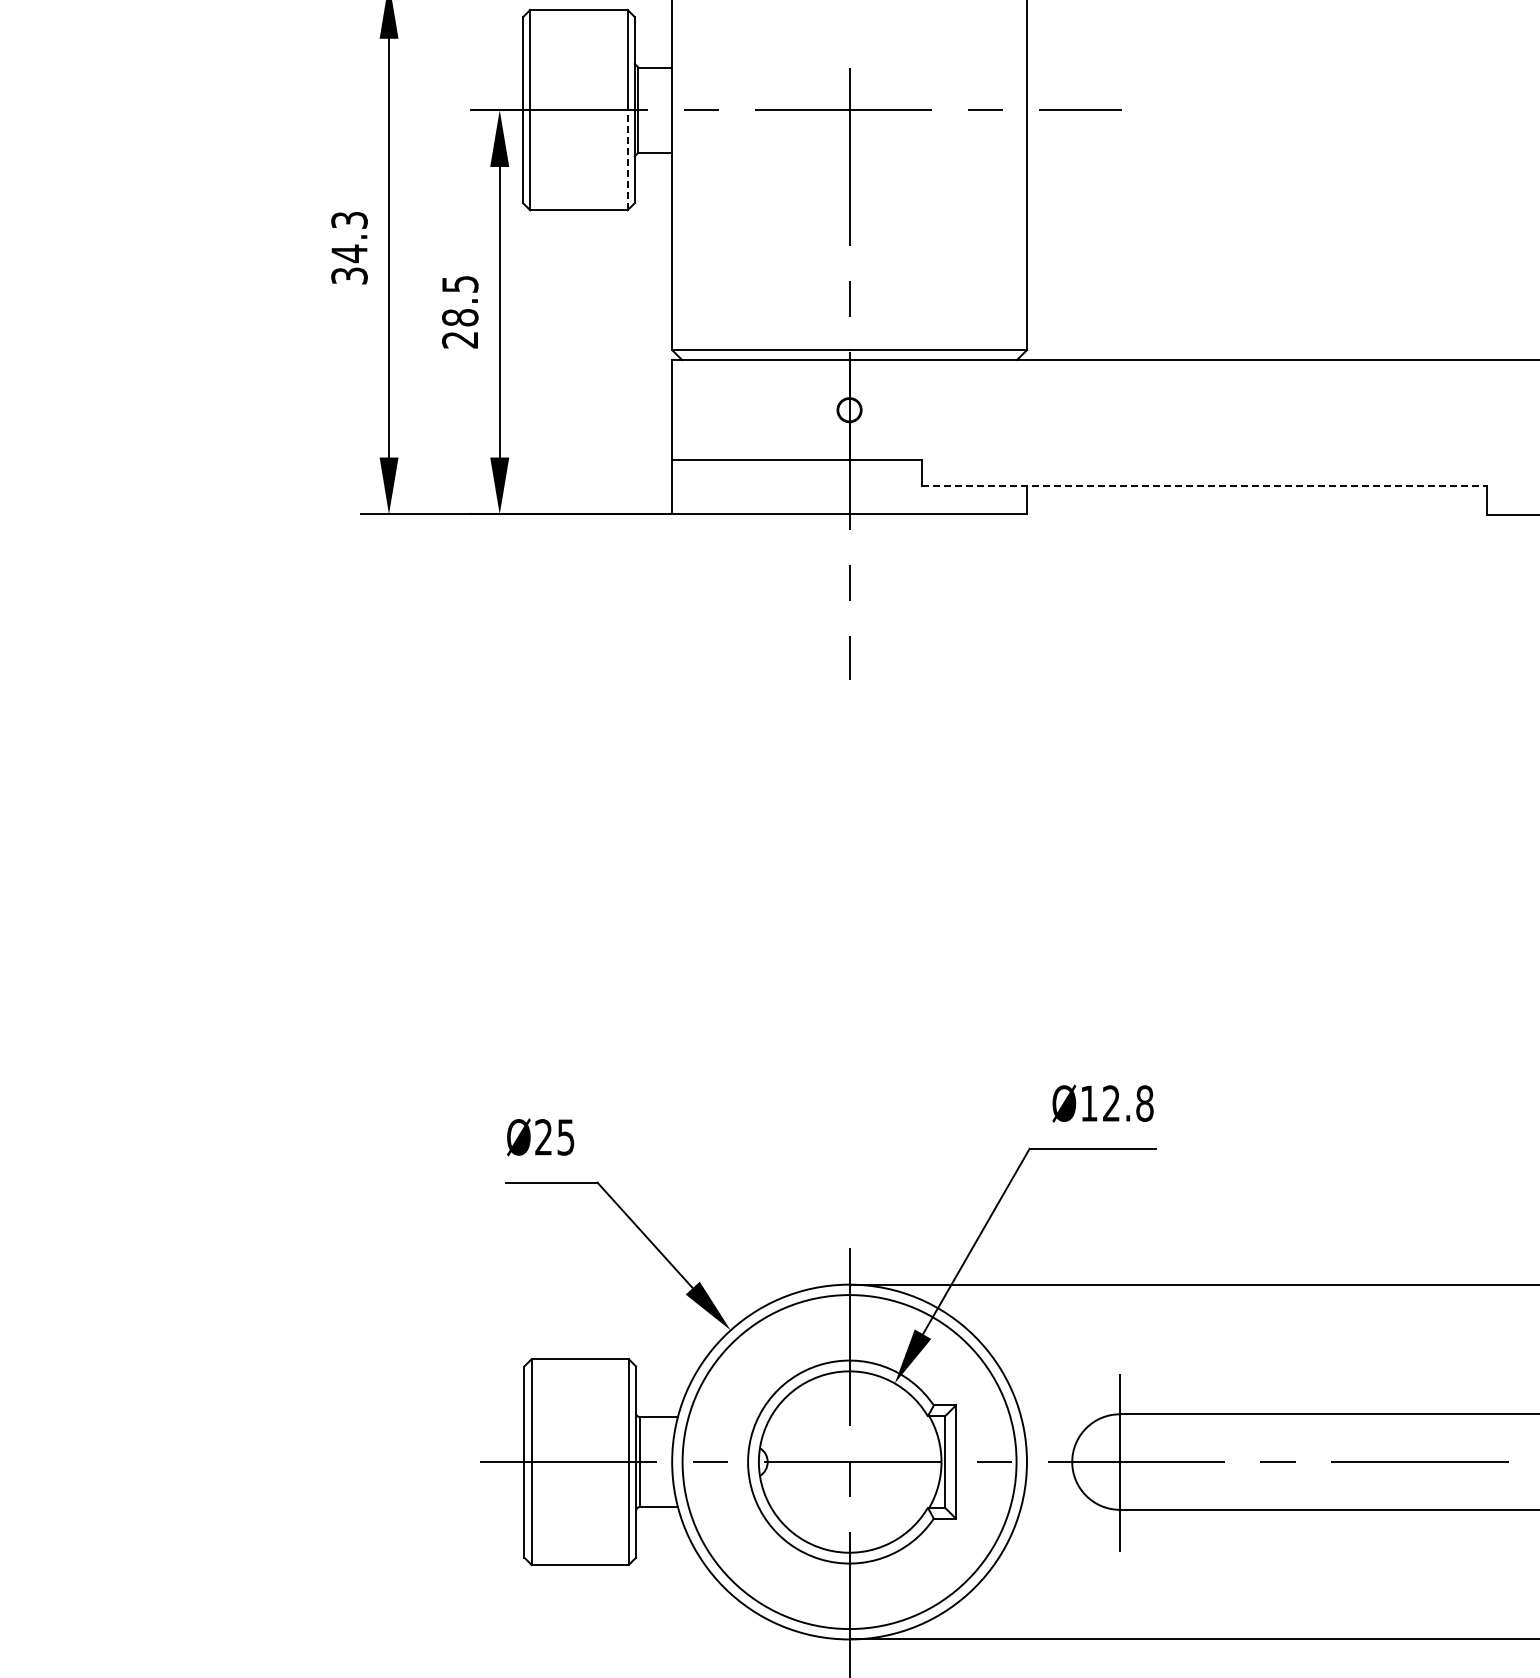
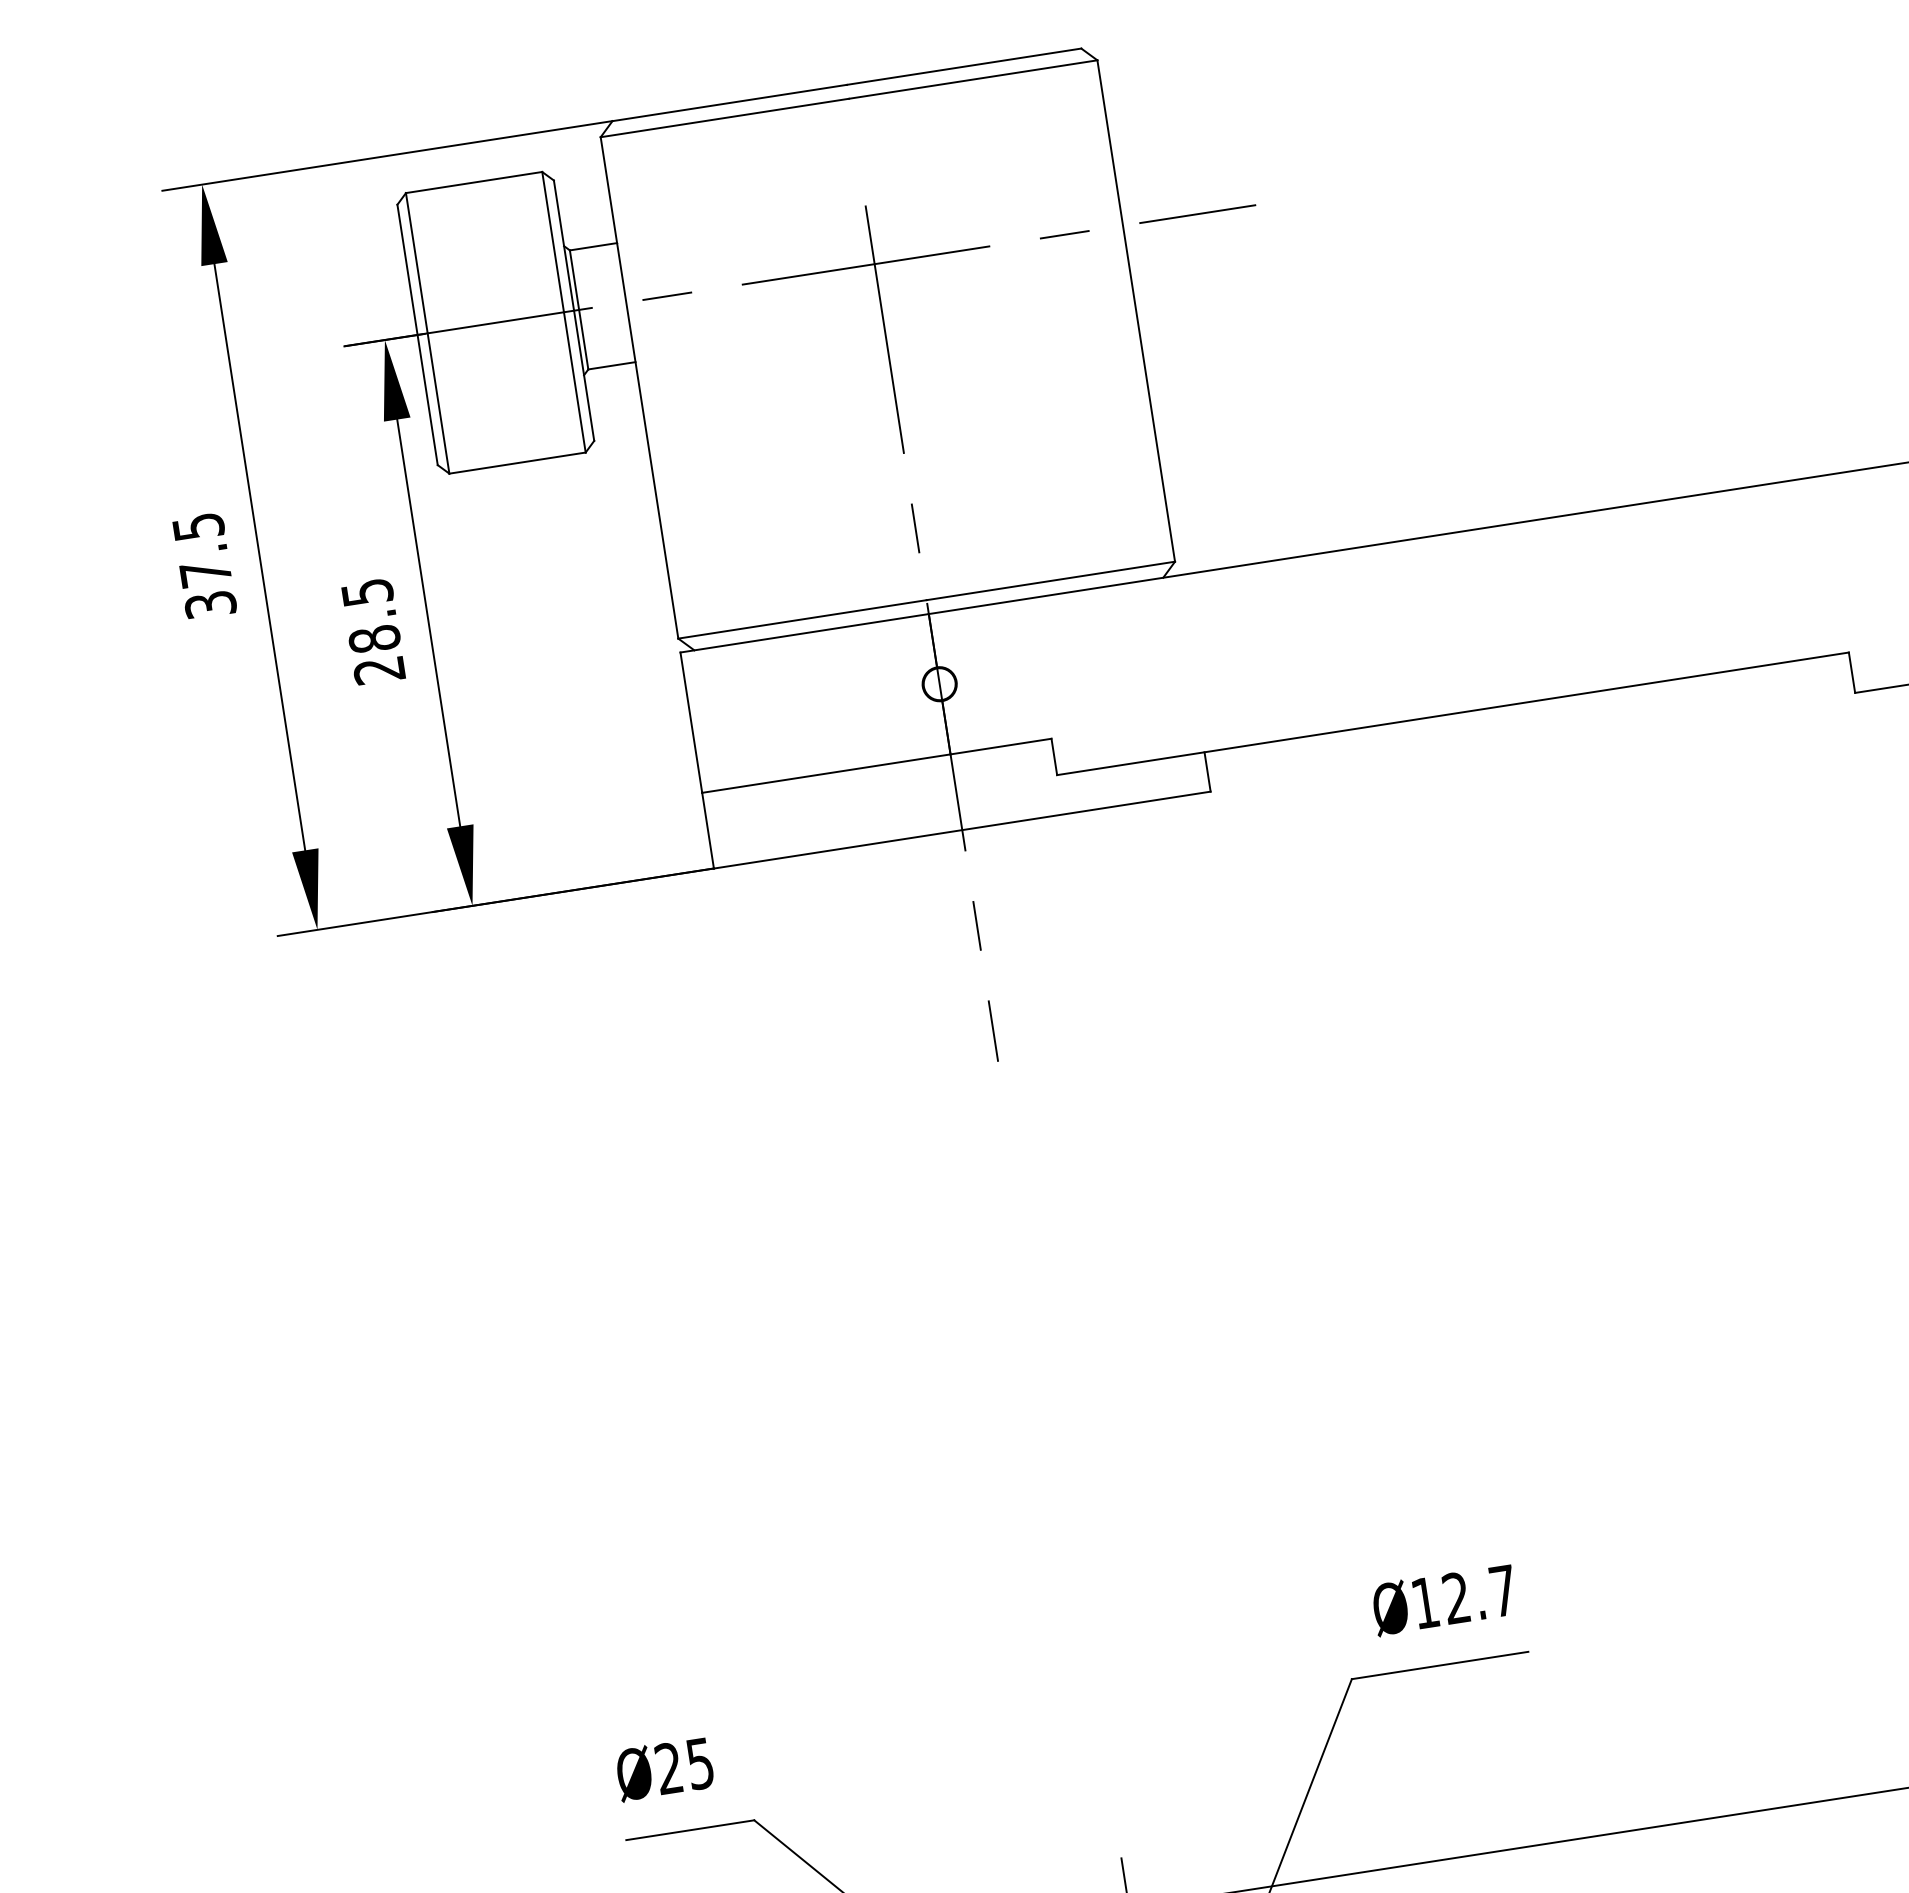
line: (627, 159) -> (574, 381), dashed -> solid
text: (349, 237) -> (202, 550), 34.3 -> 37.5
line: (1204, 486) -> (1453, 714), dashed -> solid
text: (1144, 1103) -> (1502, 1590), Ø12.8 -> Ø12.7

